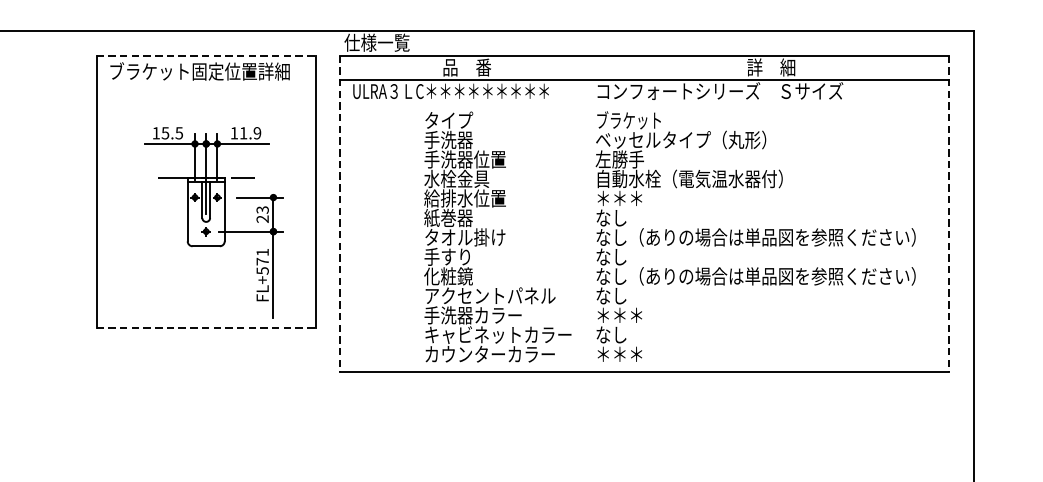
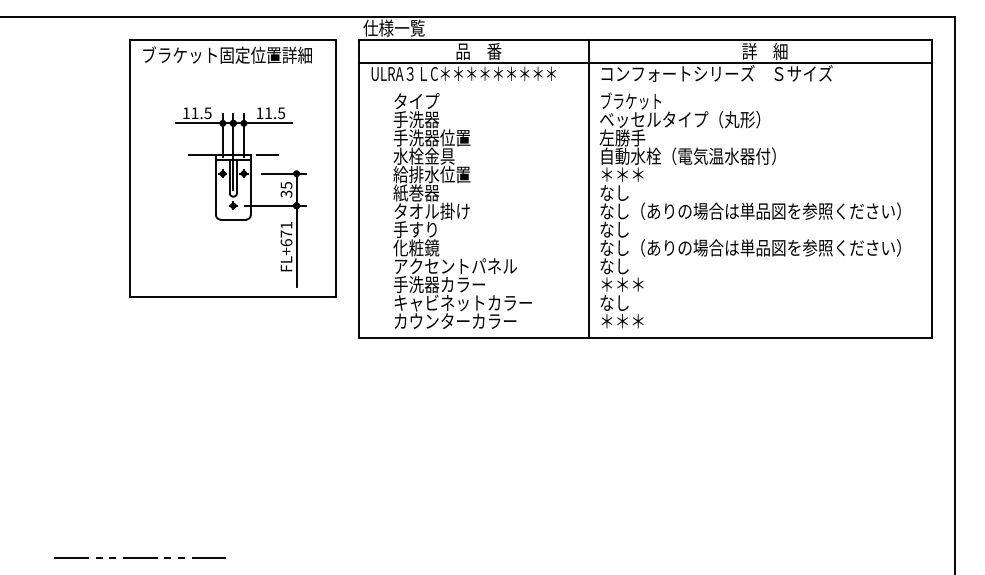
line: (206, 55) -> (233, 40), dashed -> solid
text: (257, 132) -> (281, 112), 11.9 -> 11.5
text: (164, 133) -> (194, 113), 15.5 -> 11.5
text: (262, 214) -> (286, 189), 23 -> 35
line: (340, 214) -> (359, 189), dashed -> solid
line: (583, 214) -> (588, 189), added
line: (949, 214) -> (932, 189), dashed -> solid
text: (497, 236) -> (462, 210), moved
text: (262, 270) -> (286, 242), FL+571 -> FL+671
line: (206, 328) -> (233, 296), dashed -> solid

